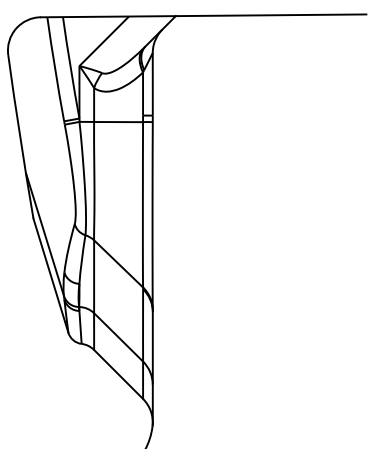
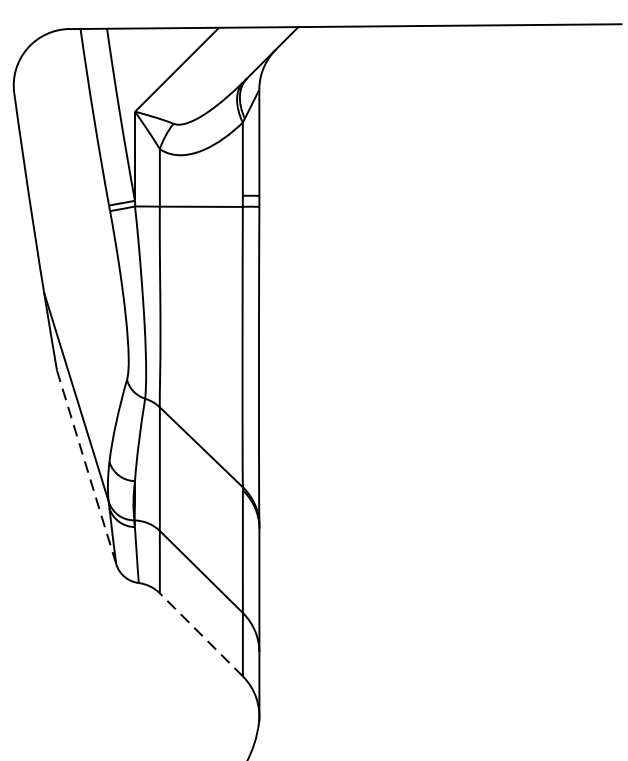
line: (50, 275) -> (85, 466), solid -> dashed
line: (118, 374) -> (201, 634), solid -> dashed

